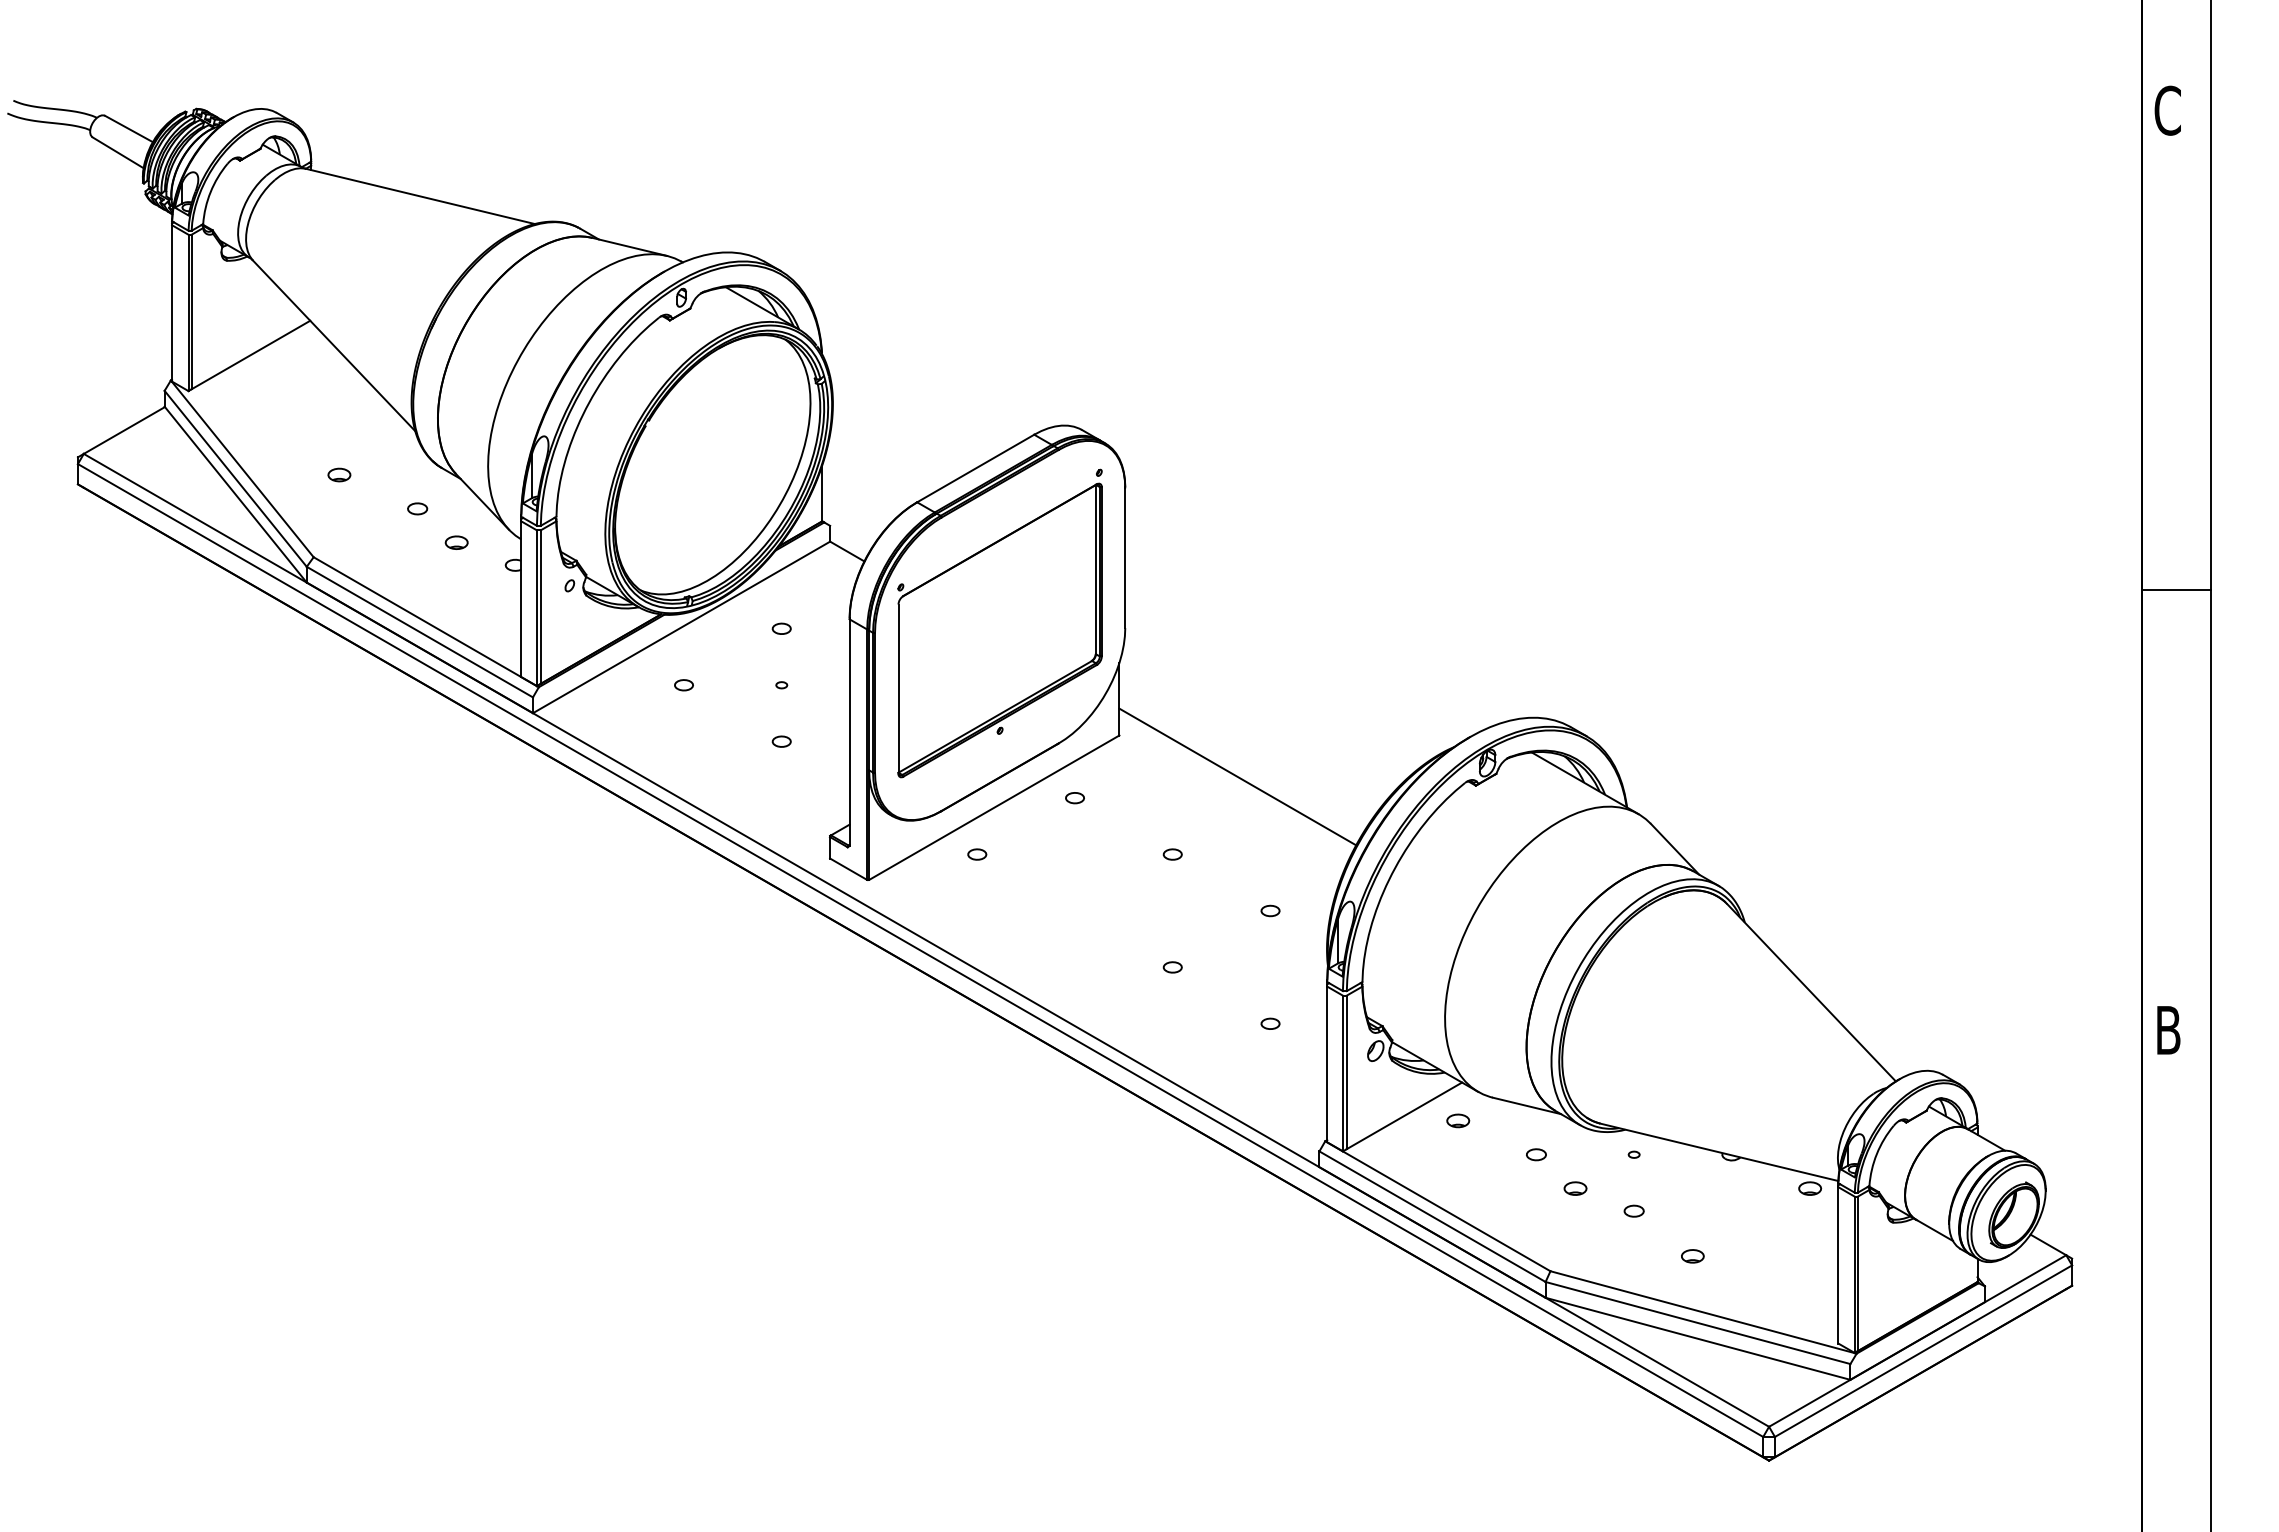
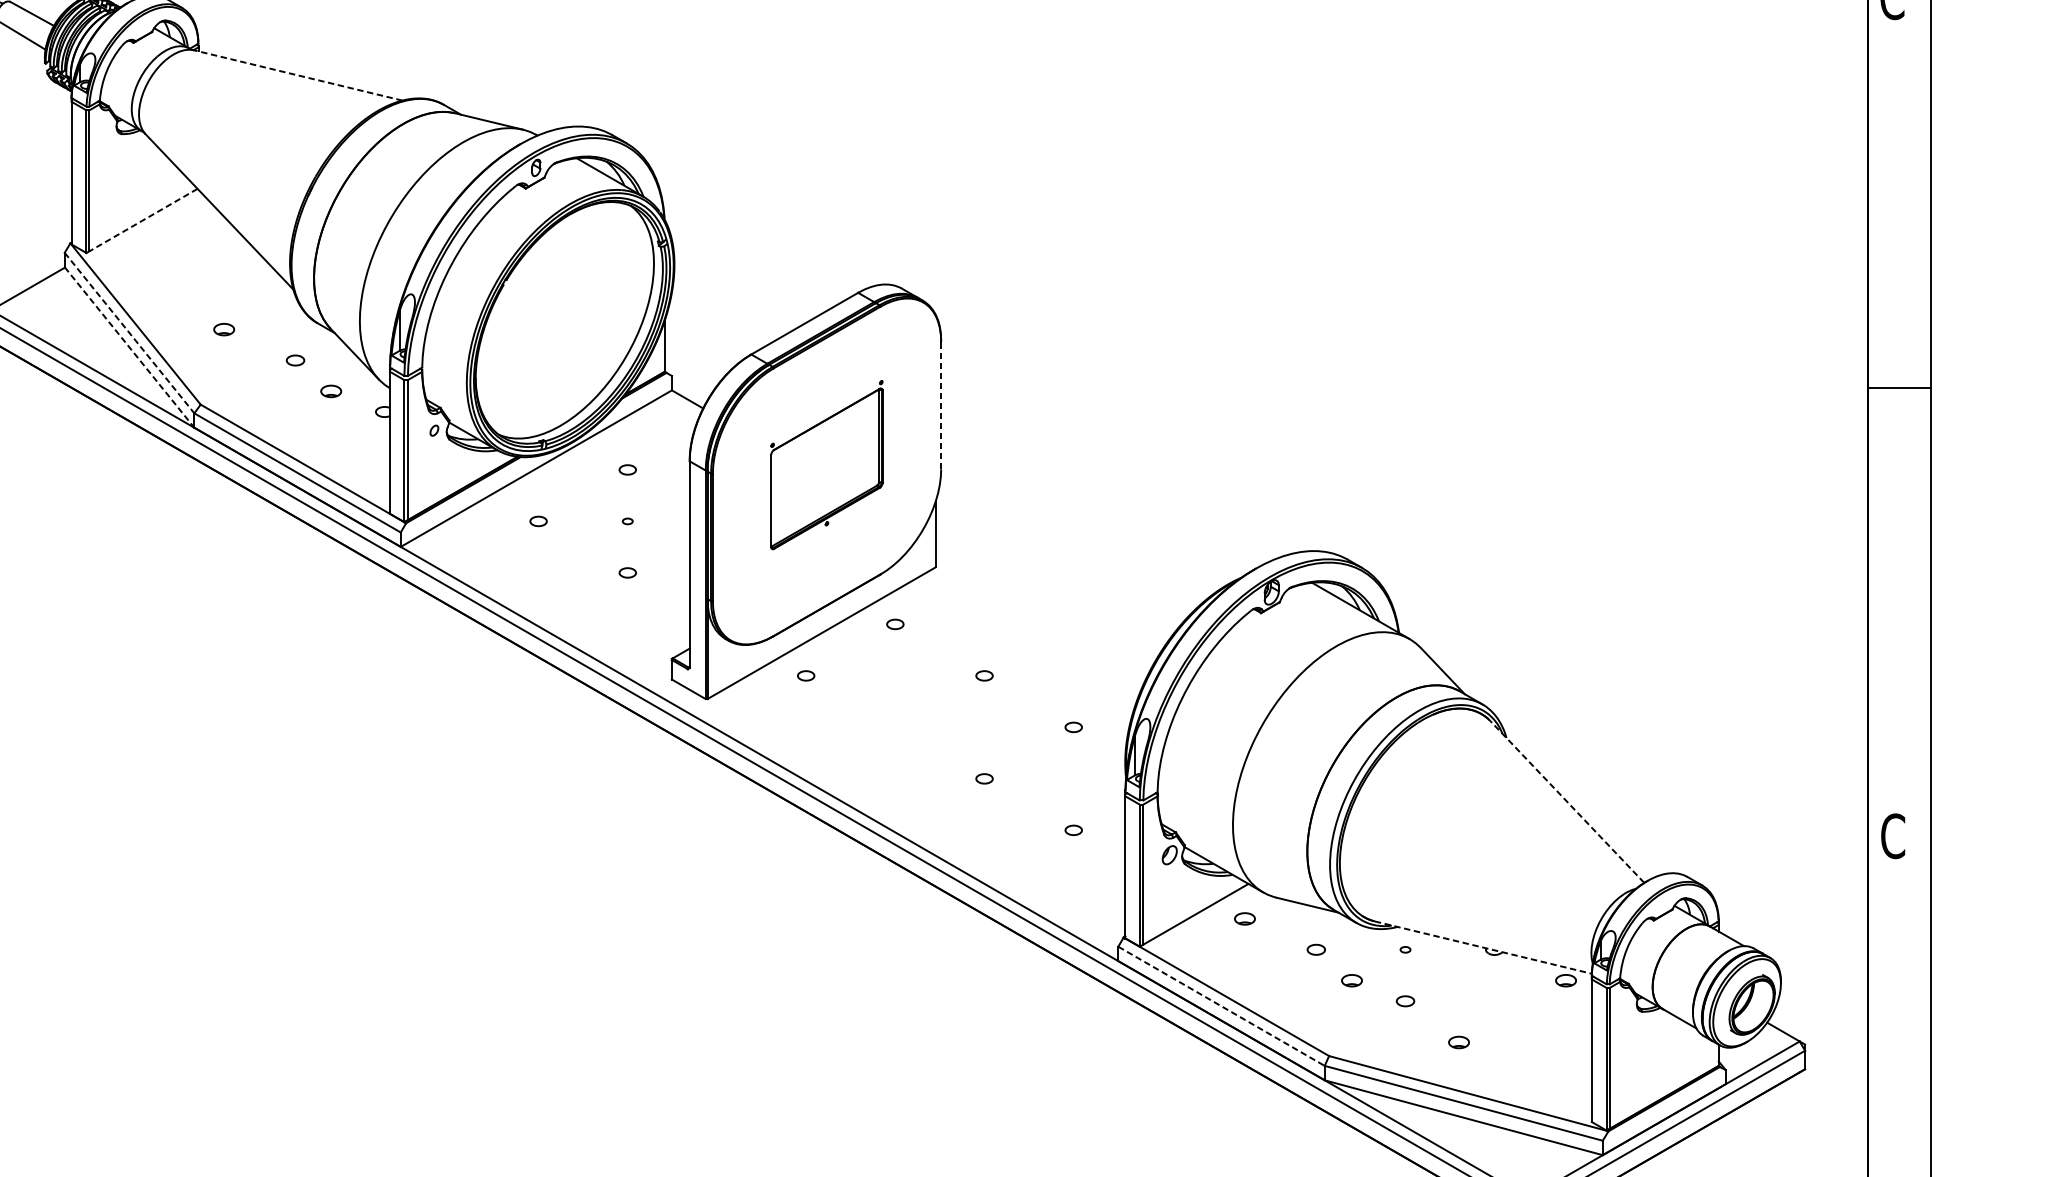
line: (420, 196) -> (298, 75), solid -> dashed
line: (250, 355) -> (143, 220), solid -> dashed
line: (236, 479) -> (130, 333), solid -> dashed
line: (236, 495) -> (130, 348), solid -> dashed
line: (1125, 558) -> (941, 405), solid -> dashed
line: (2175, 589) -> (1899, 387), moved
part: (999, 623) -> (826, 465), size x0.6
line: (1237, 776) -> (1043, 604), removed
line: (1811, 992) -> (1567, 801), solid -> dashed
text: (2168, 1030) -> (1893, 836), B -> C
line: (1719, 1152) -> (1483, 947), solid -> dashed
line: (1432, 1216) -> (1221, 1006), solid -> dashed

